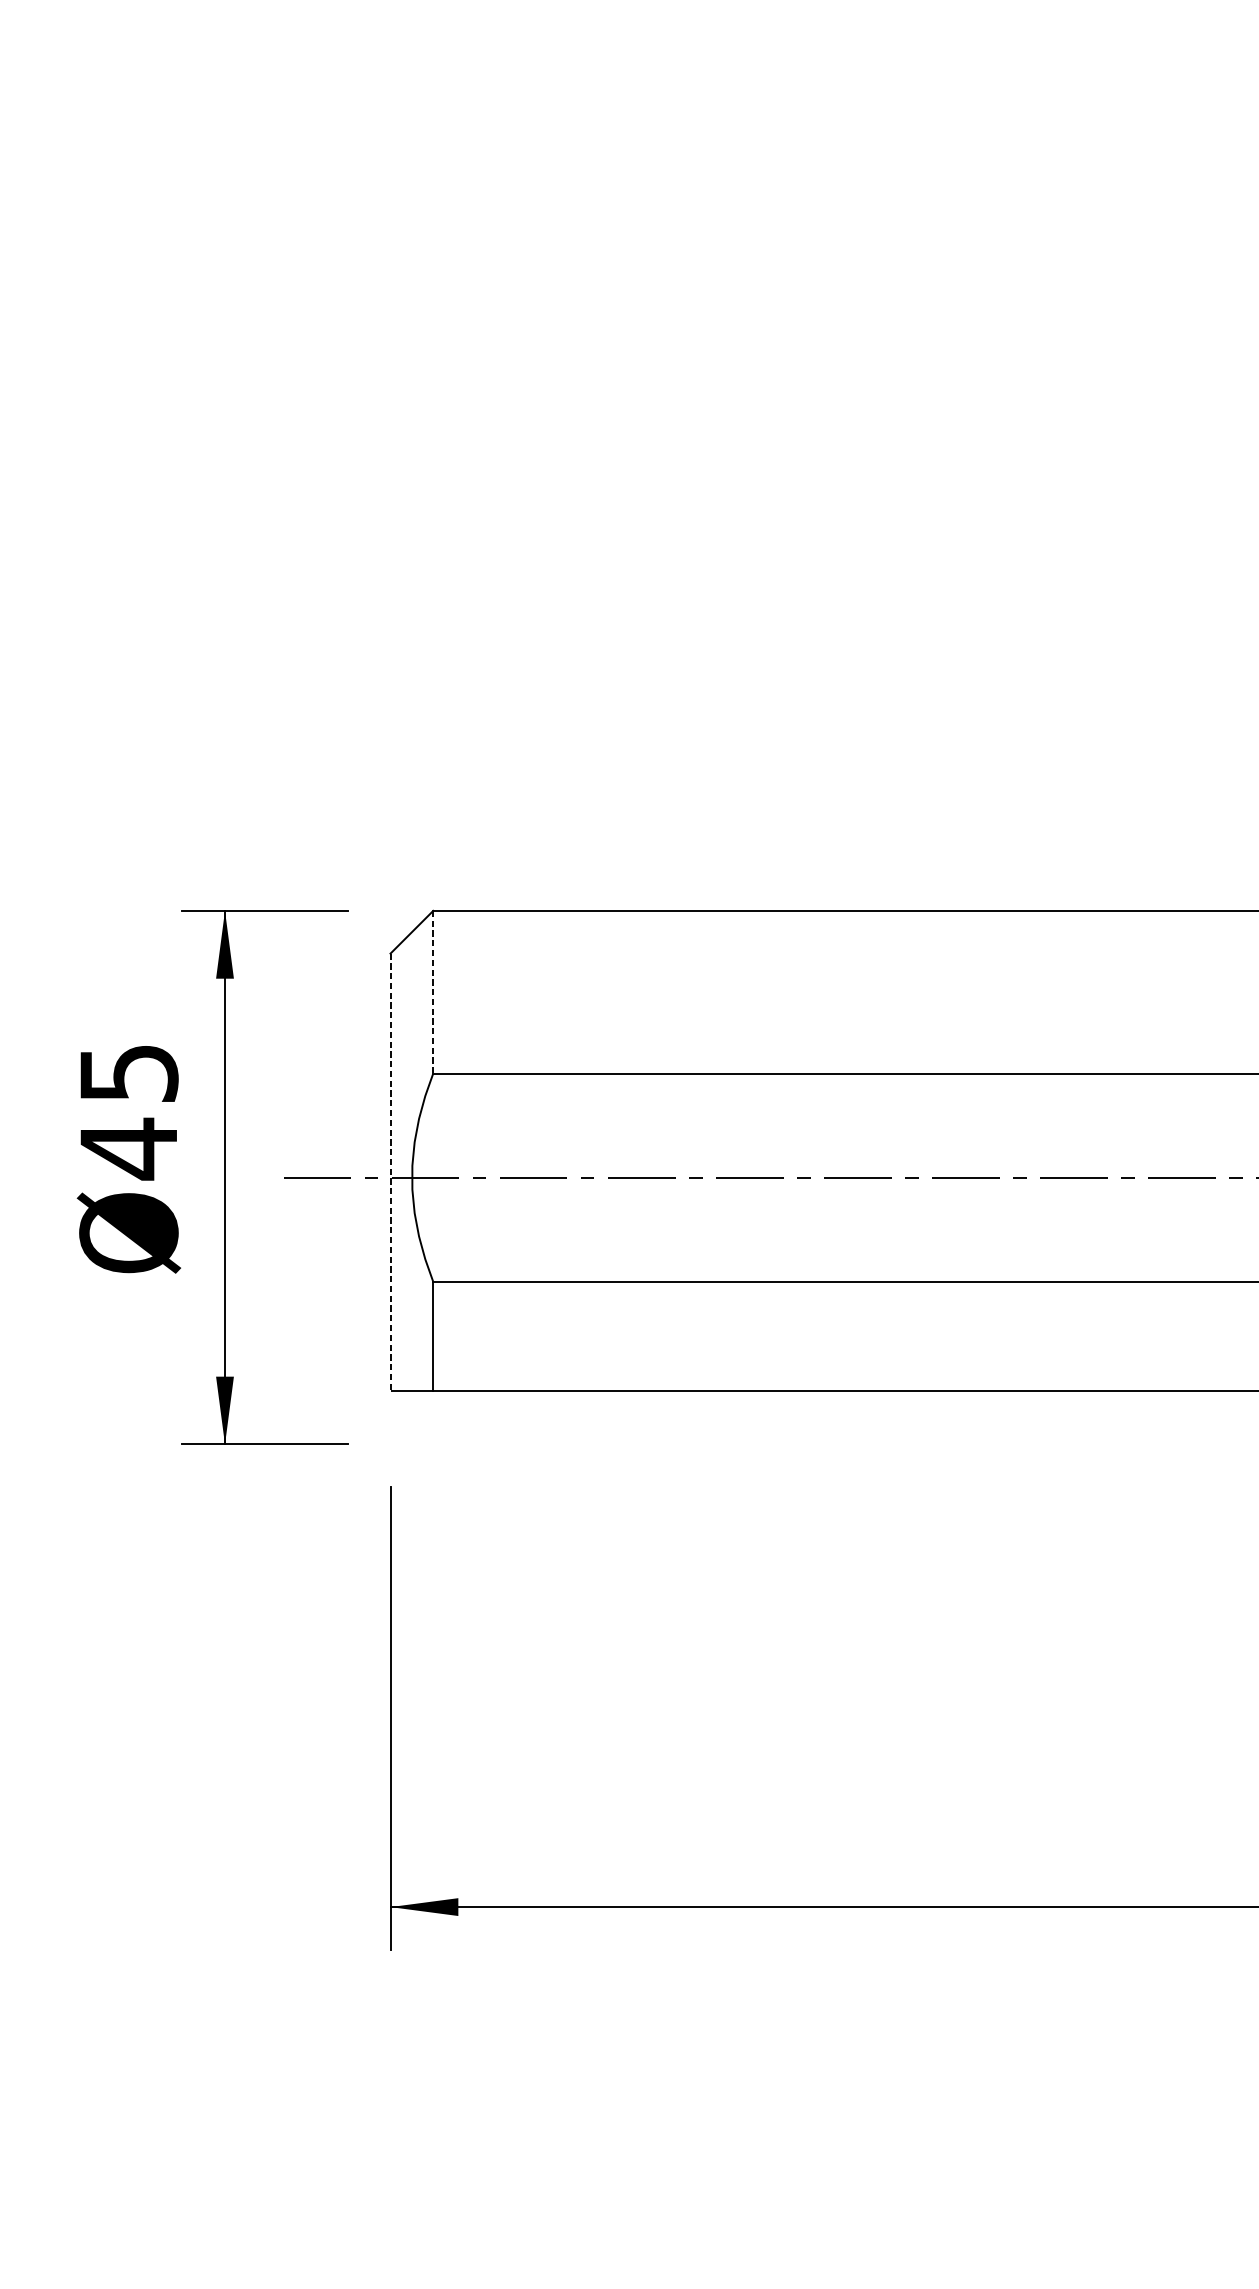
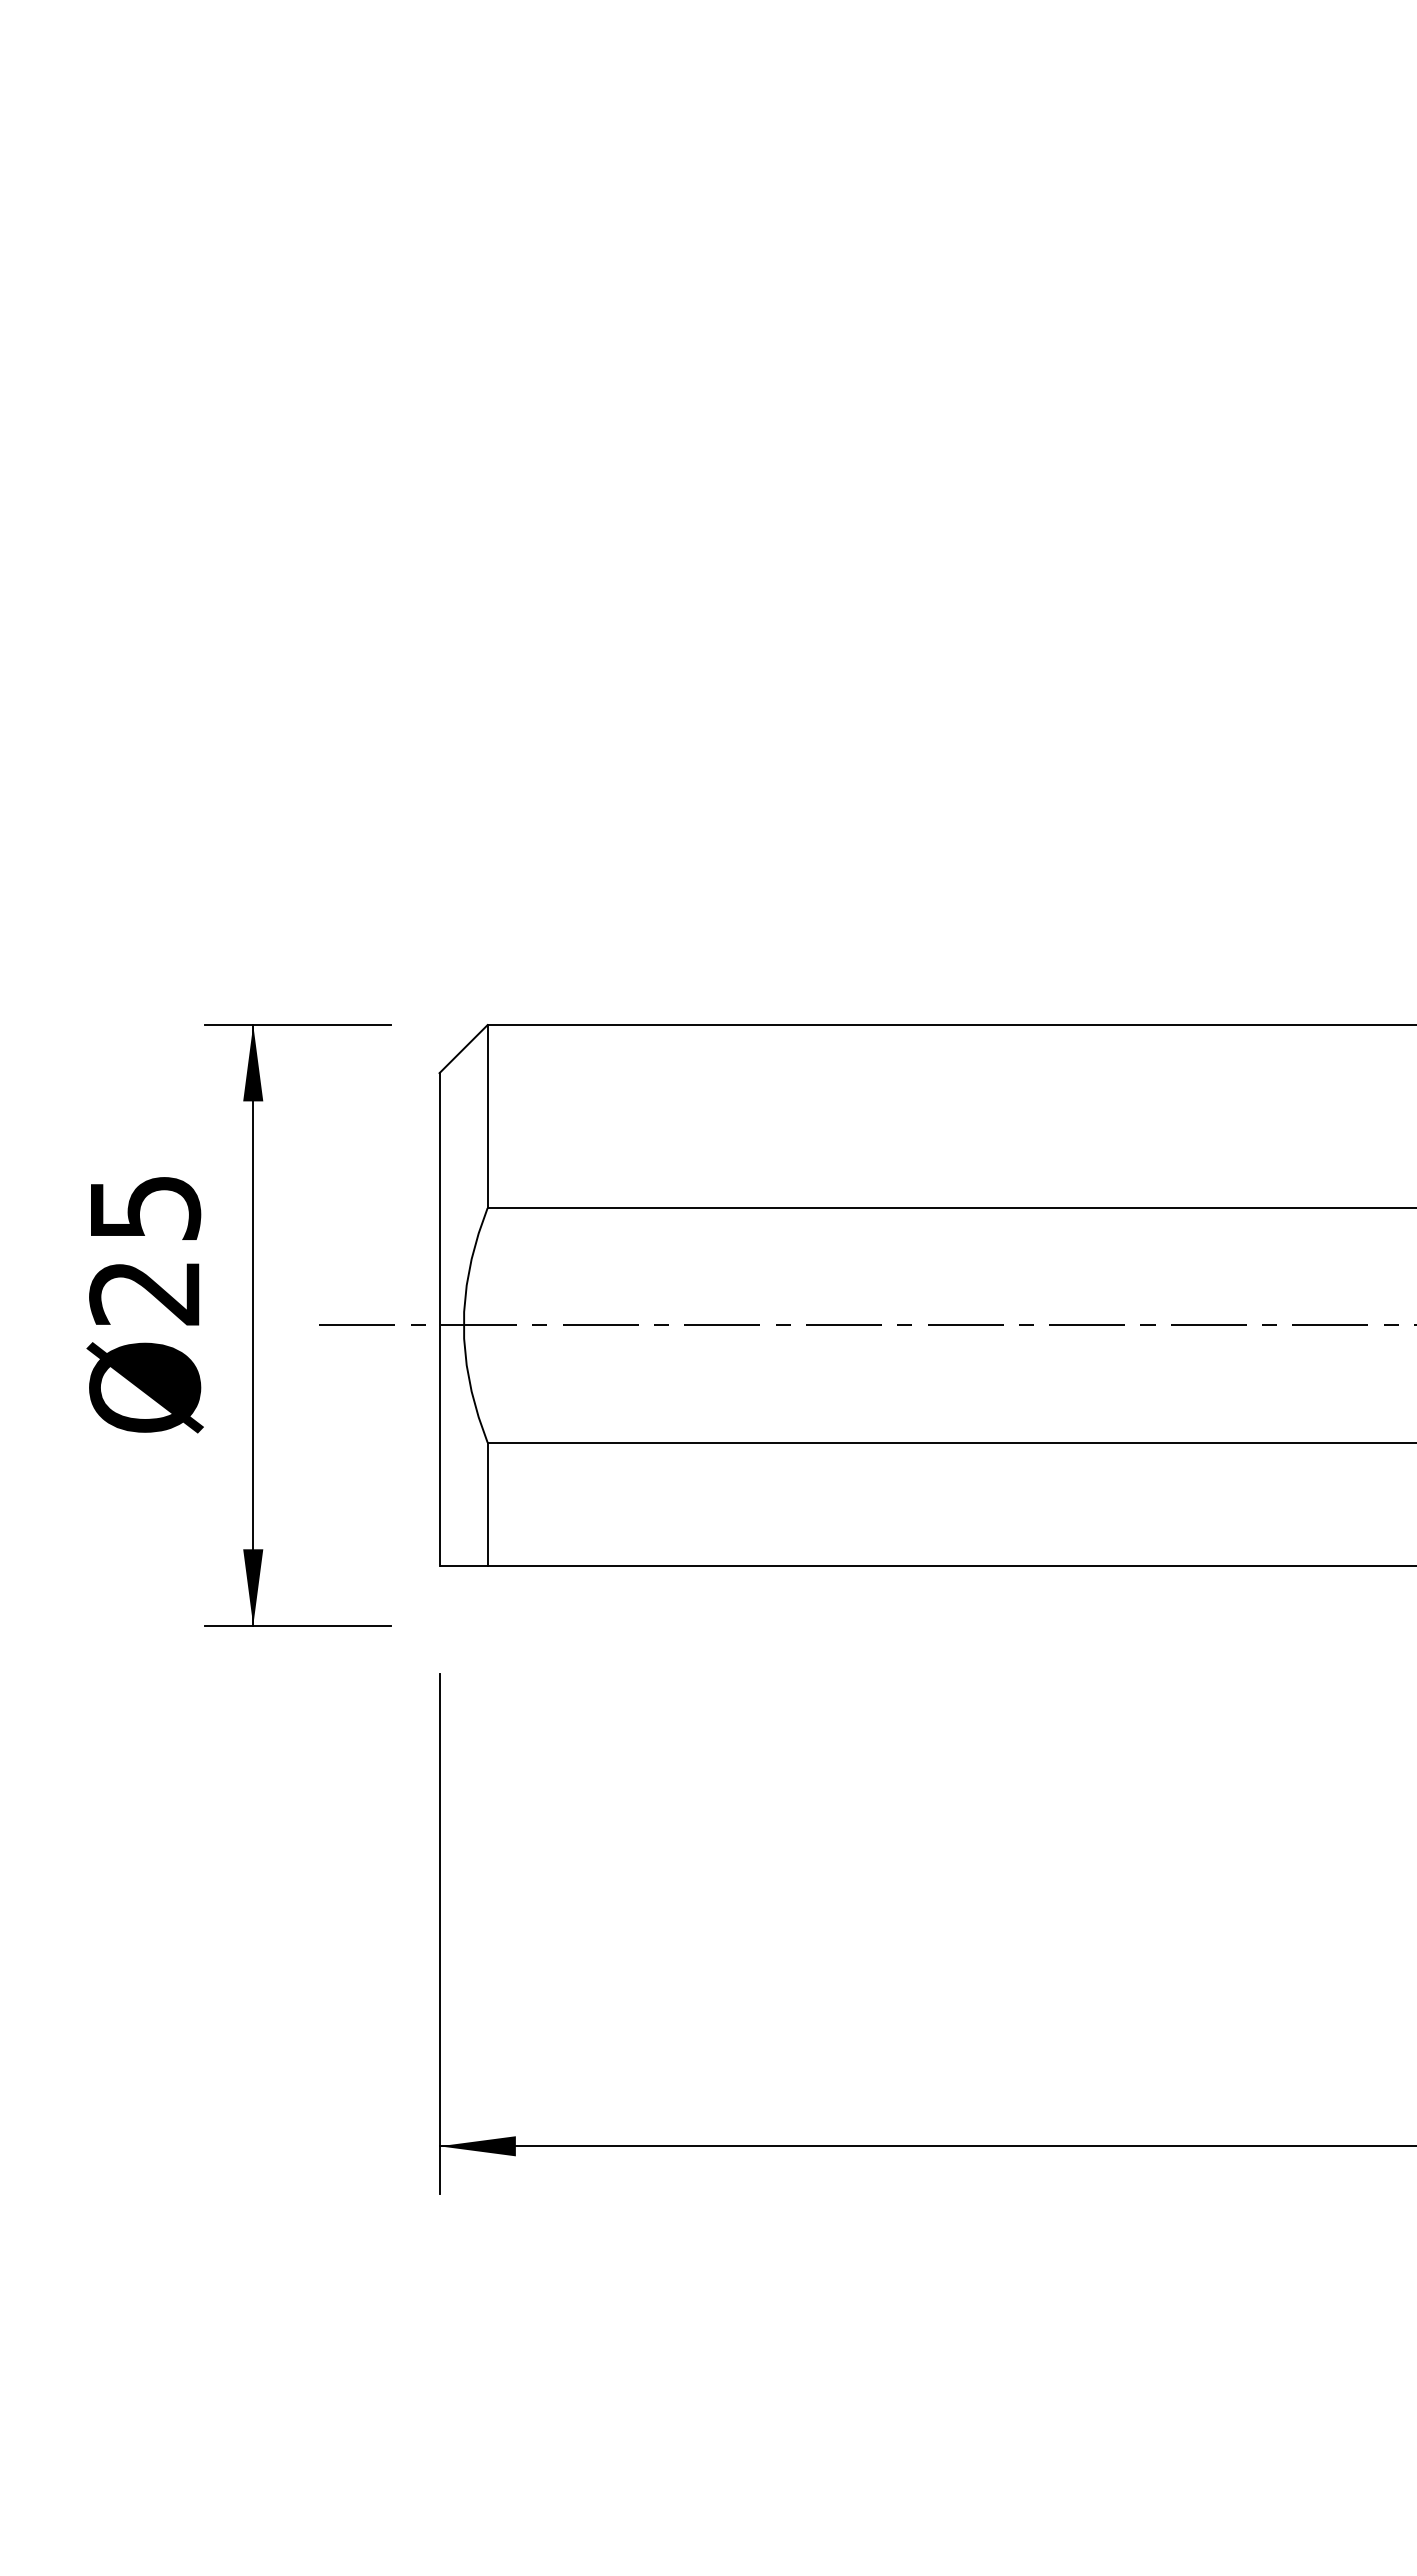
line: (433, 992) -> (487, 1116), dashed -> solid
text: (128, 1148) -> (144, 1292), Ø45 -> Ø25
line: (390, 1173) -> (439, 1320), dashed -> solid

